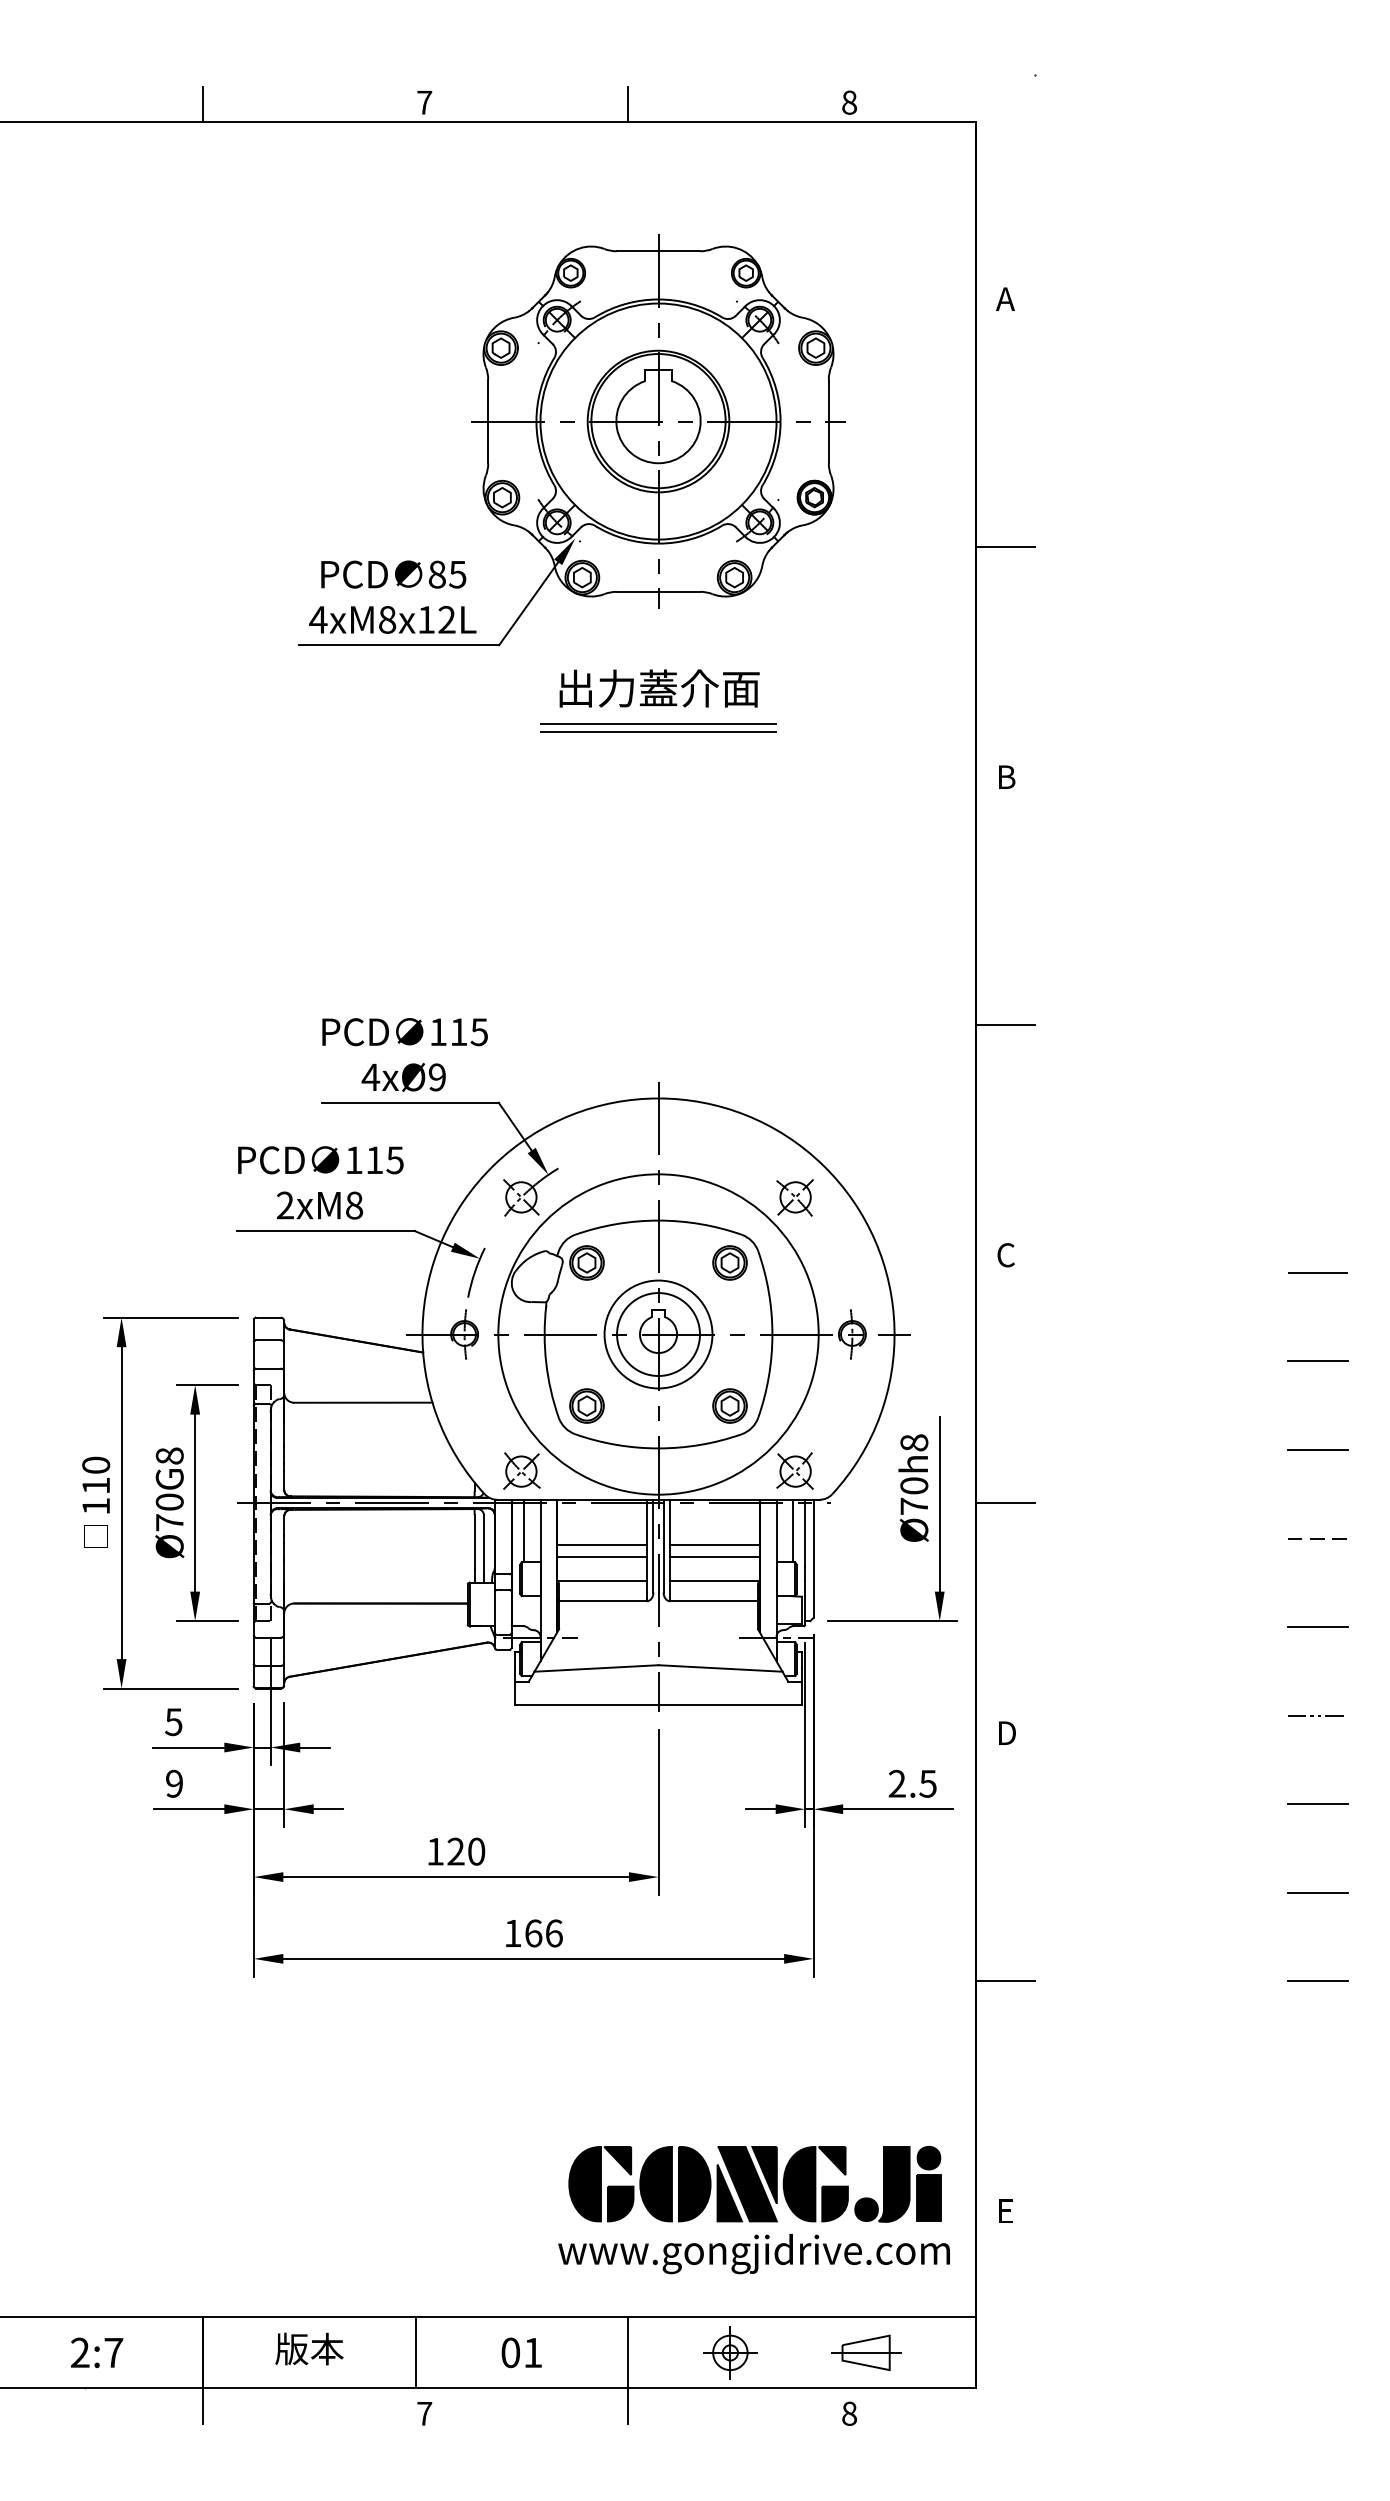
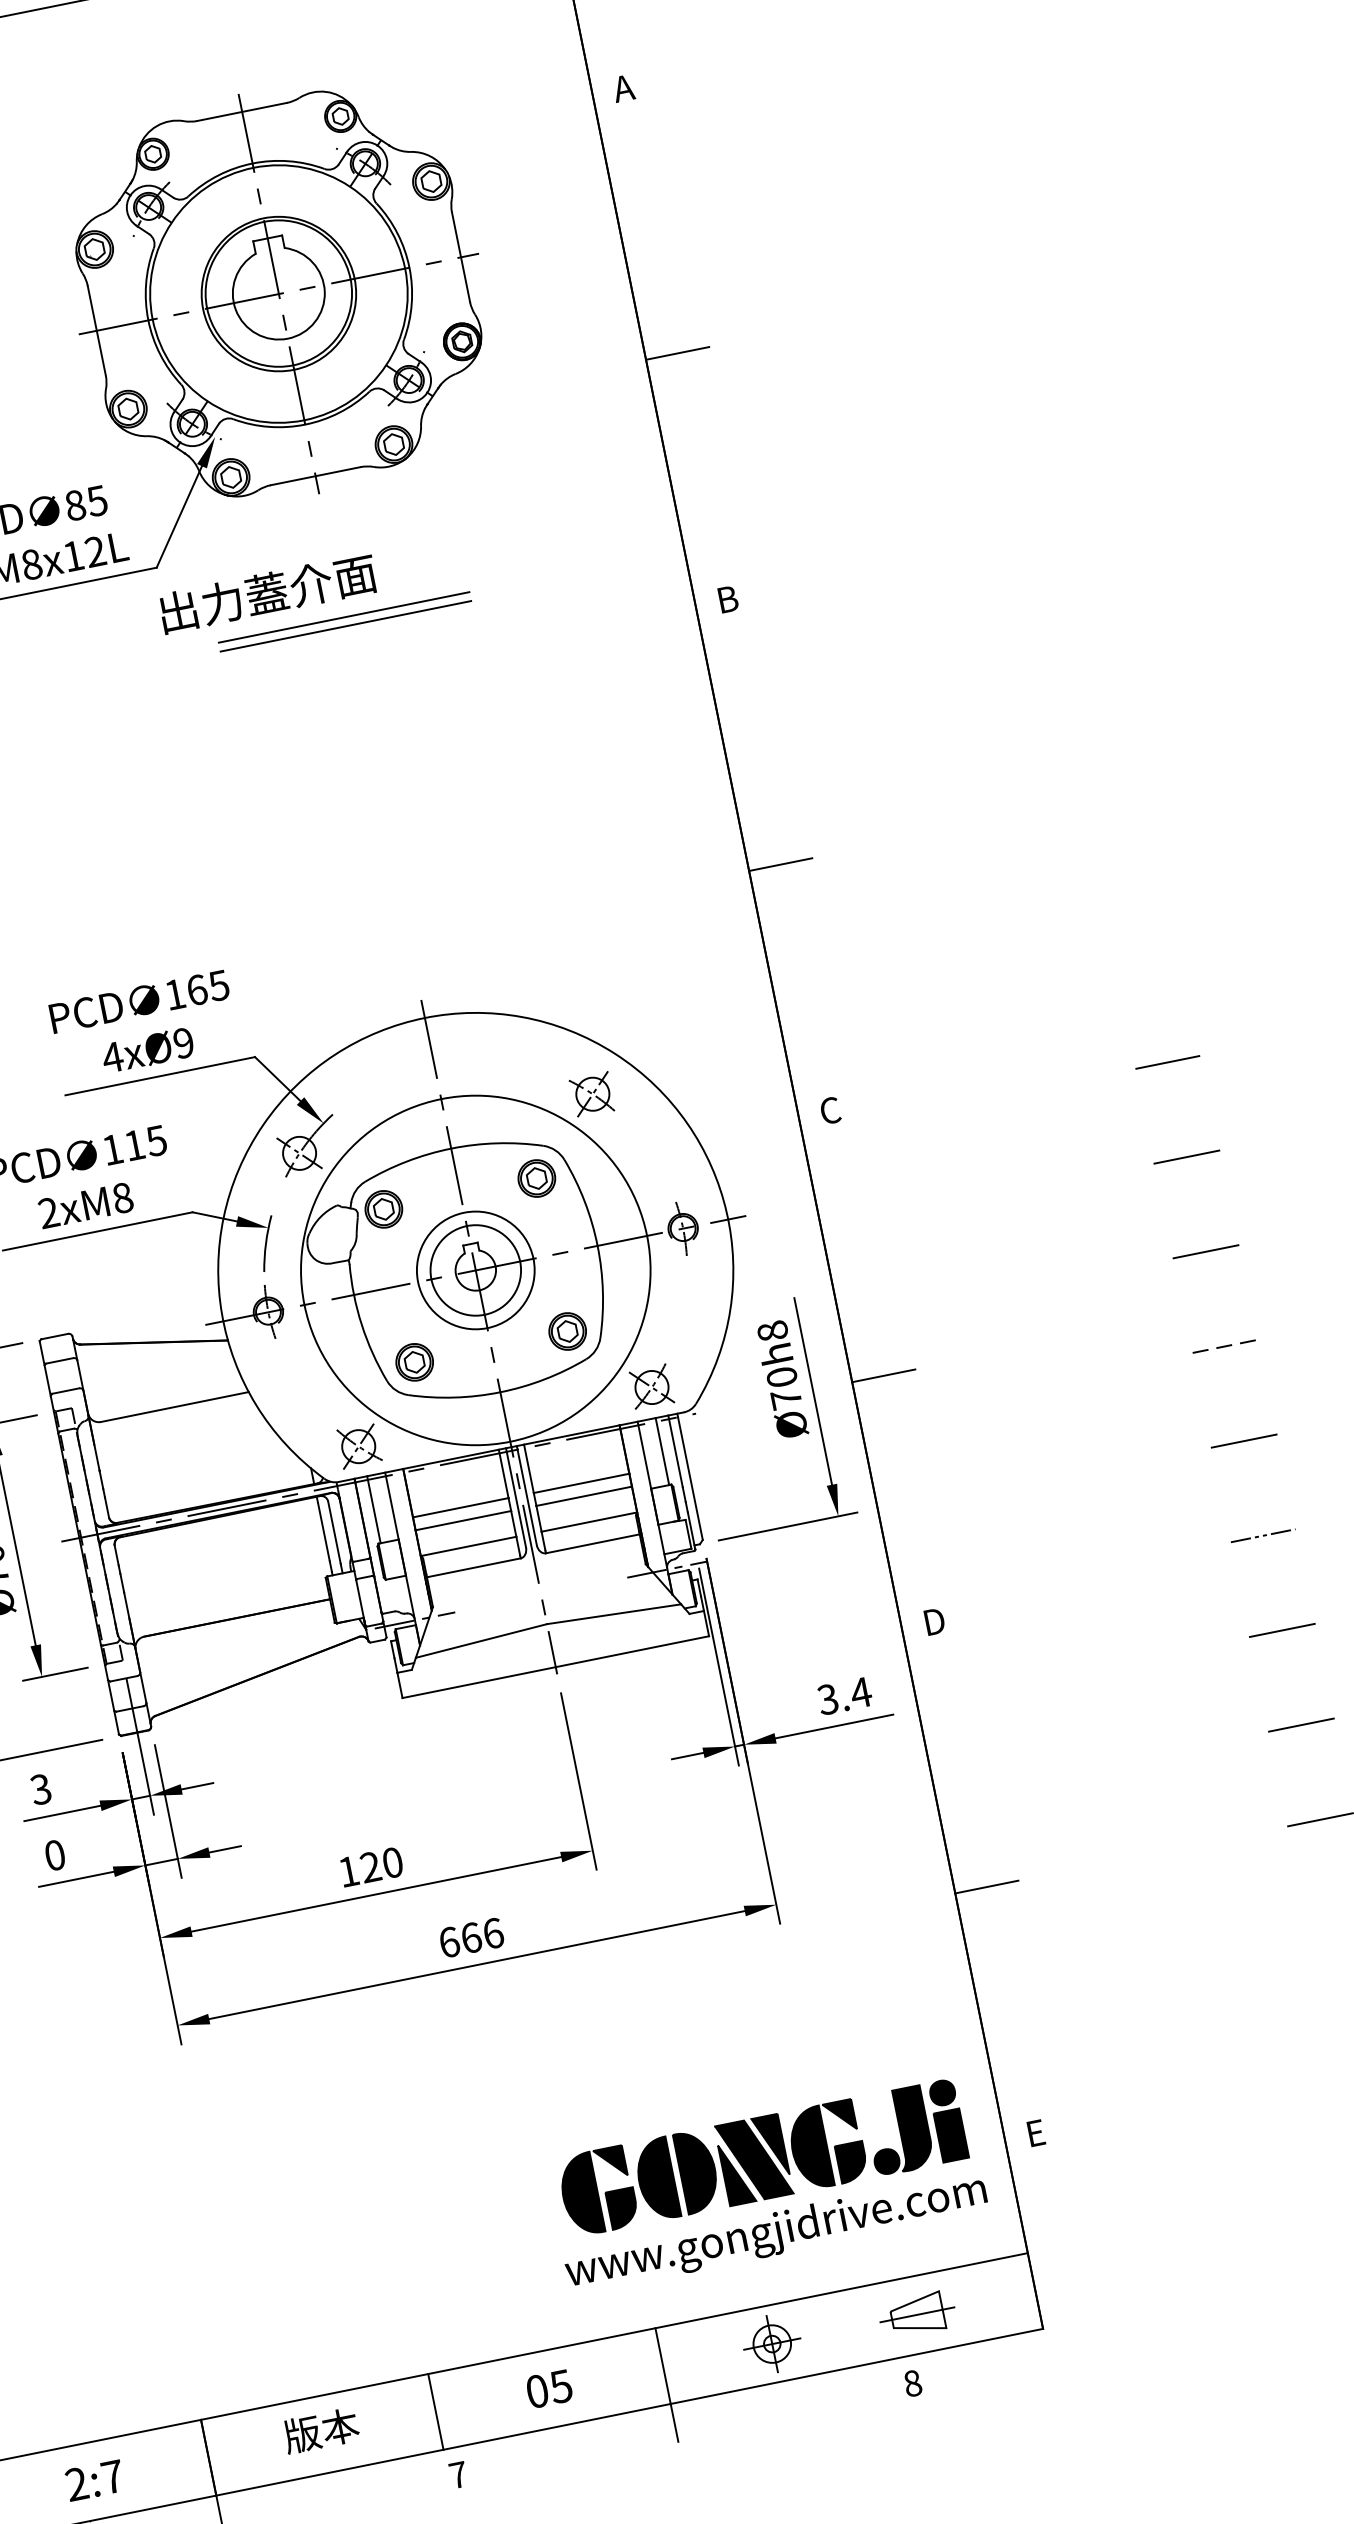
text: (659, 688) -> (268, 593), moved
text: (458, 1032) -> (196, 990), 115 -> 165
text: (173, 1721) -> (40, 1788), 5 -> 3
text: (174, 1783) -> (54, 1855), 9 -> 0
text: (912, 1783) -> (844, 1695), 2.5 -> 3.4
text: (513, 1933) -> (449, 1942), 166 -> 666
text: (532, 2353) -> (560, 2387), 01 -> 05

